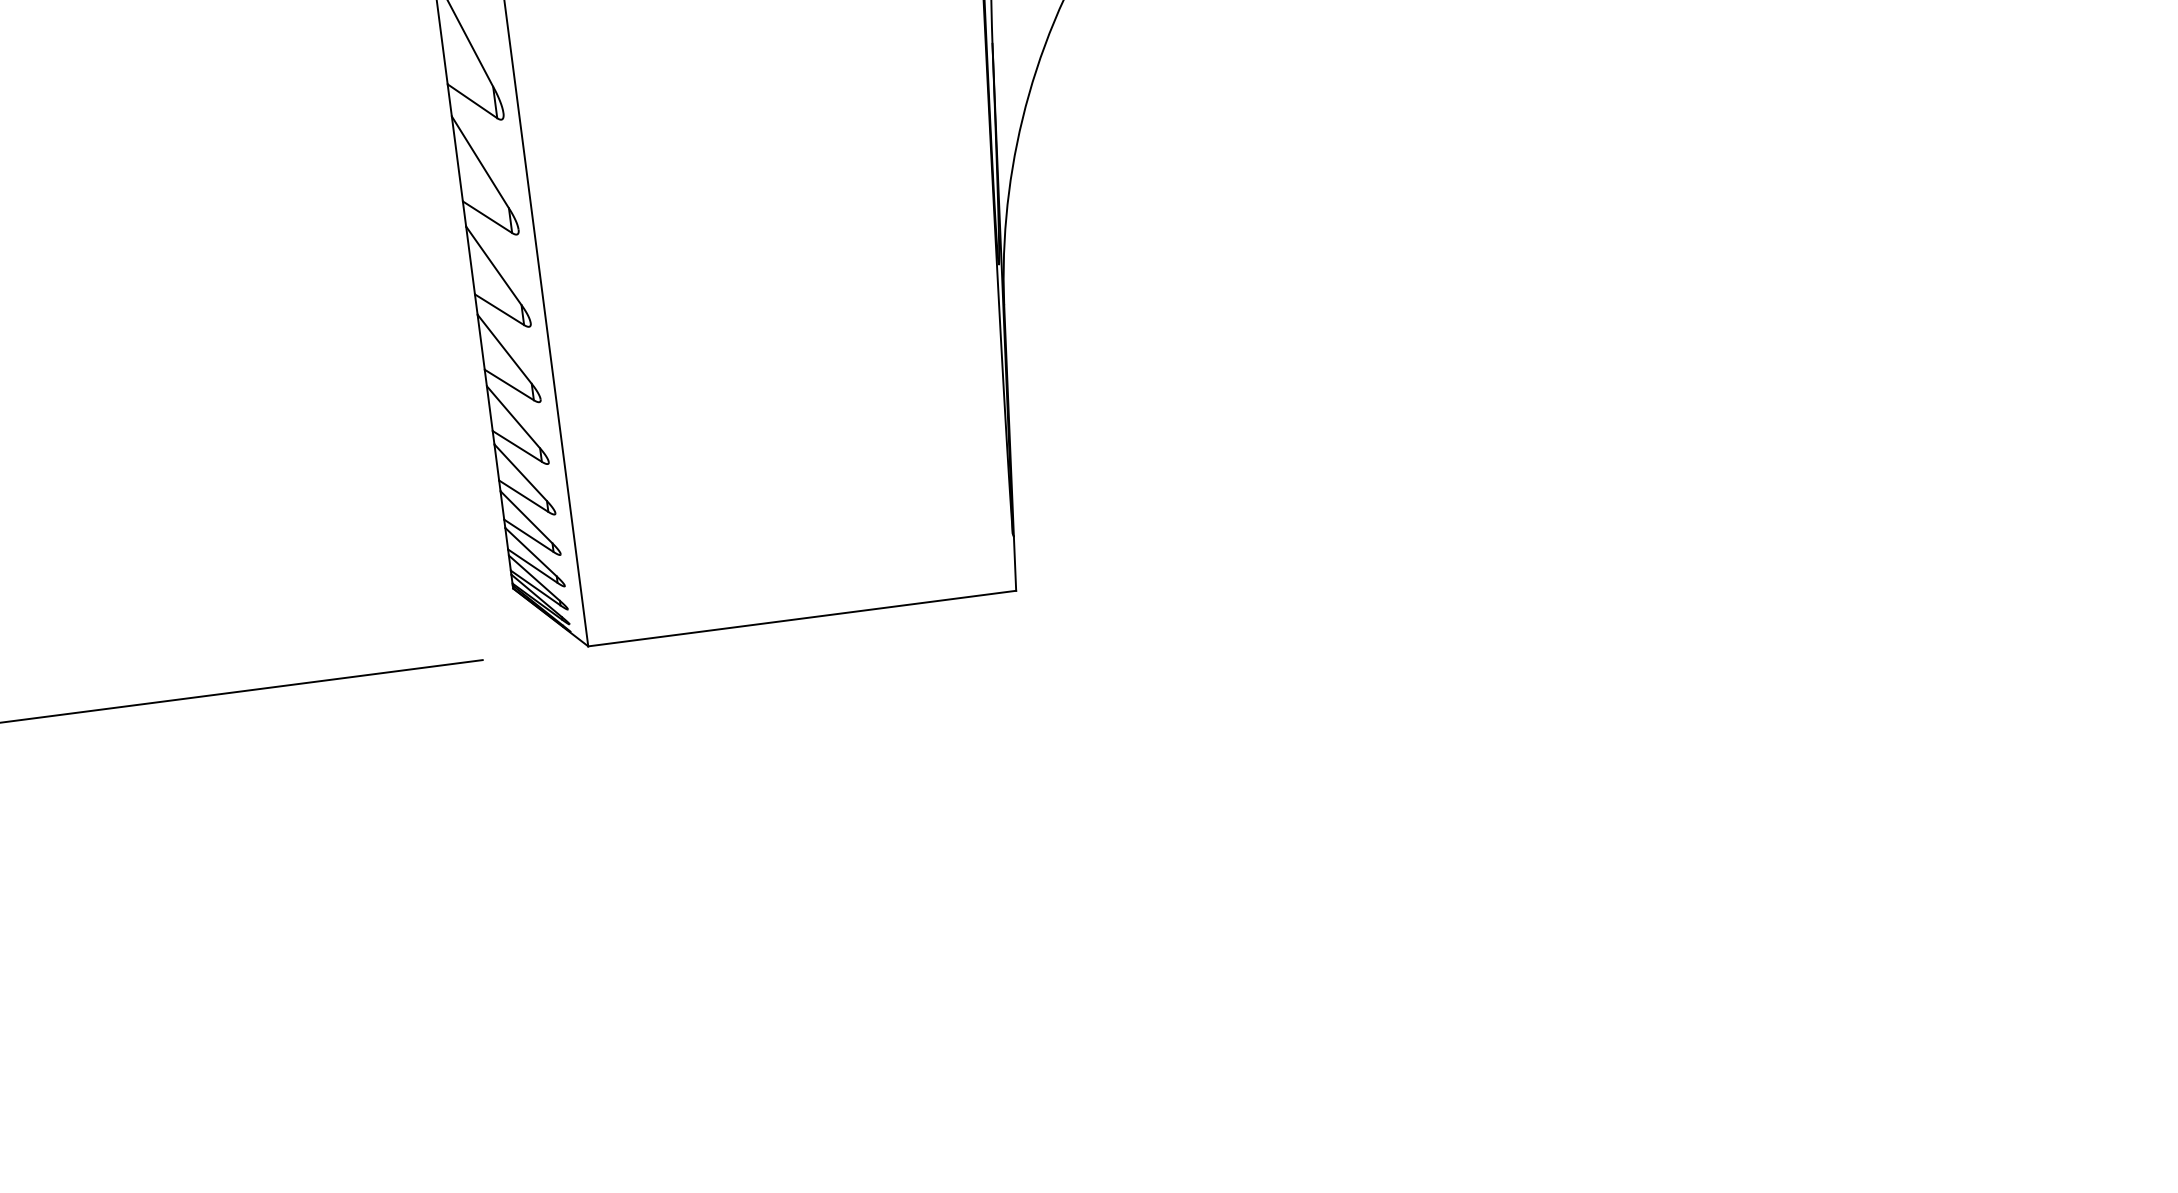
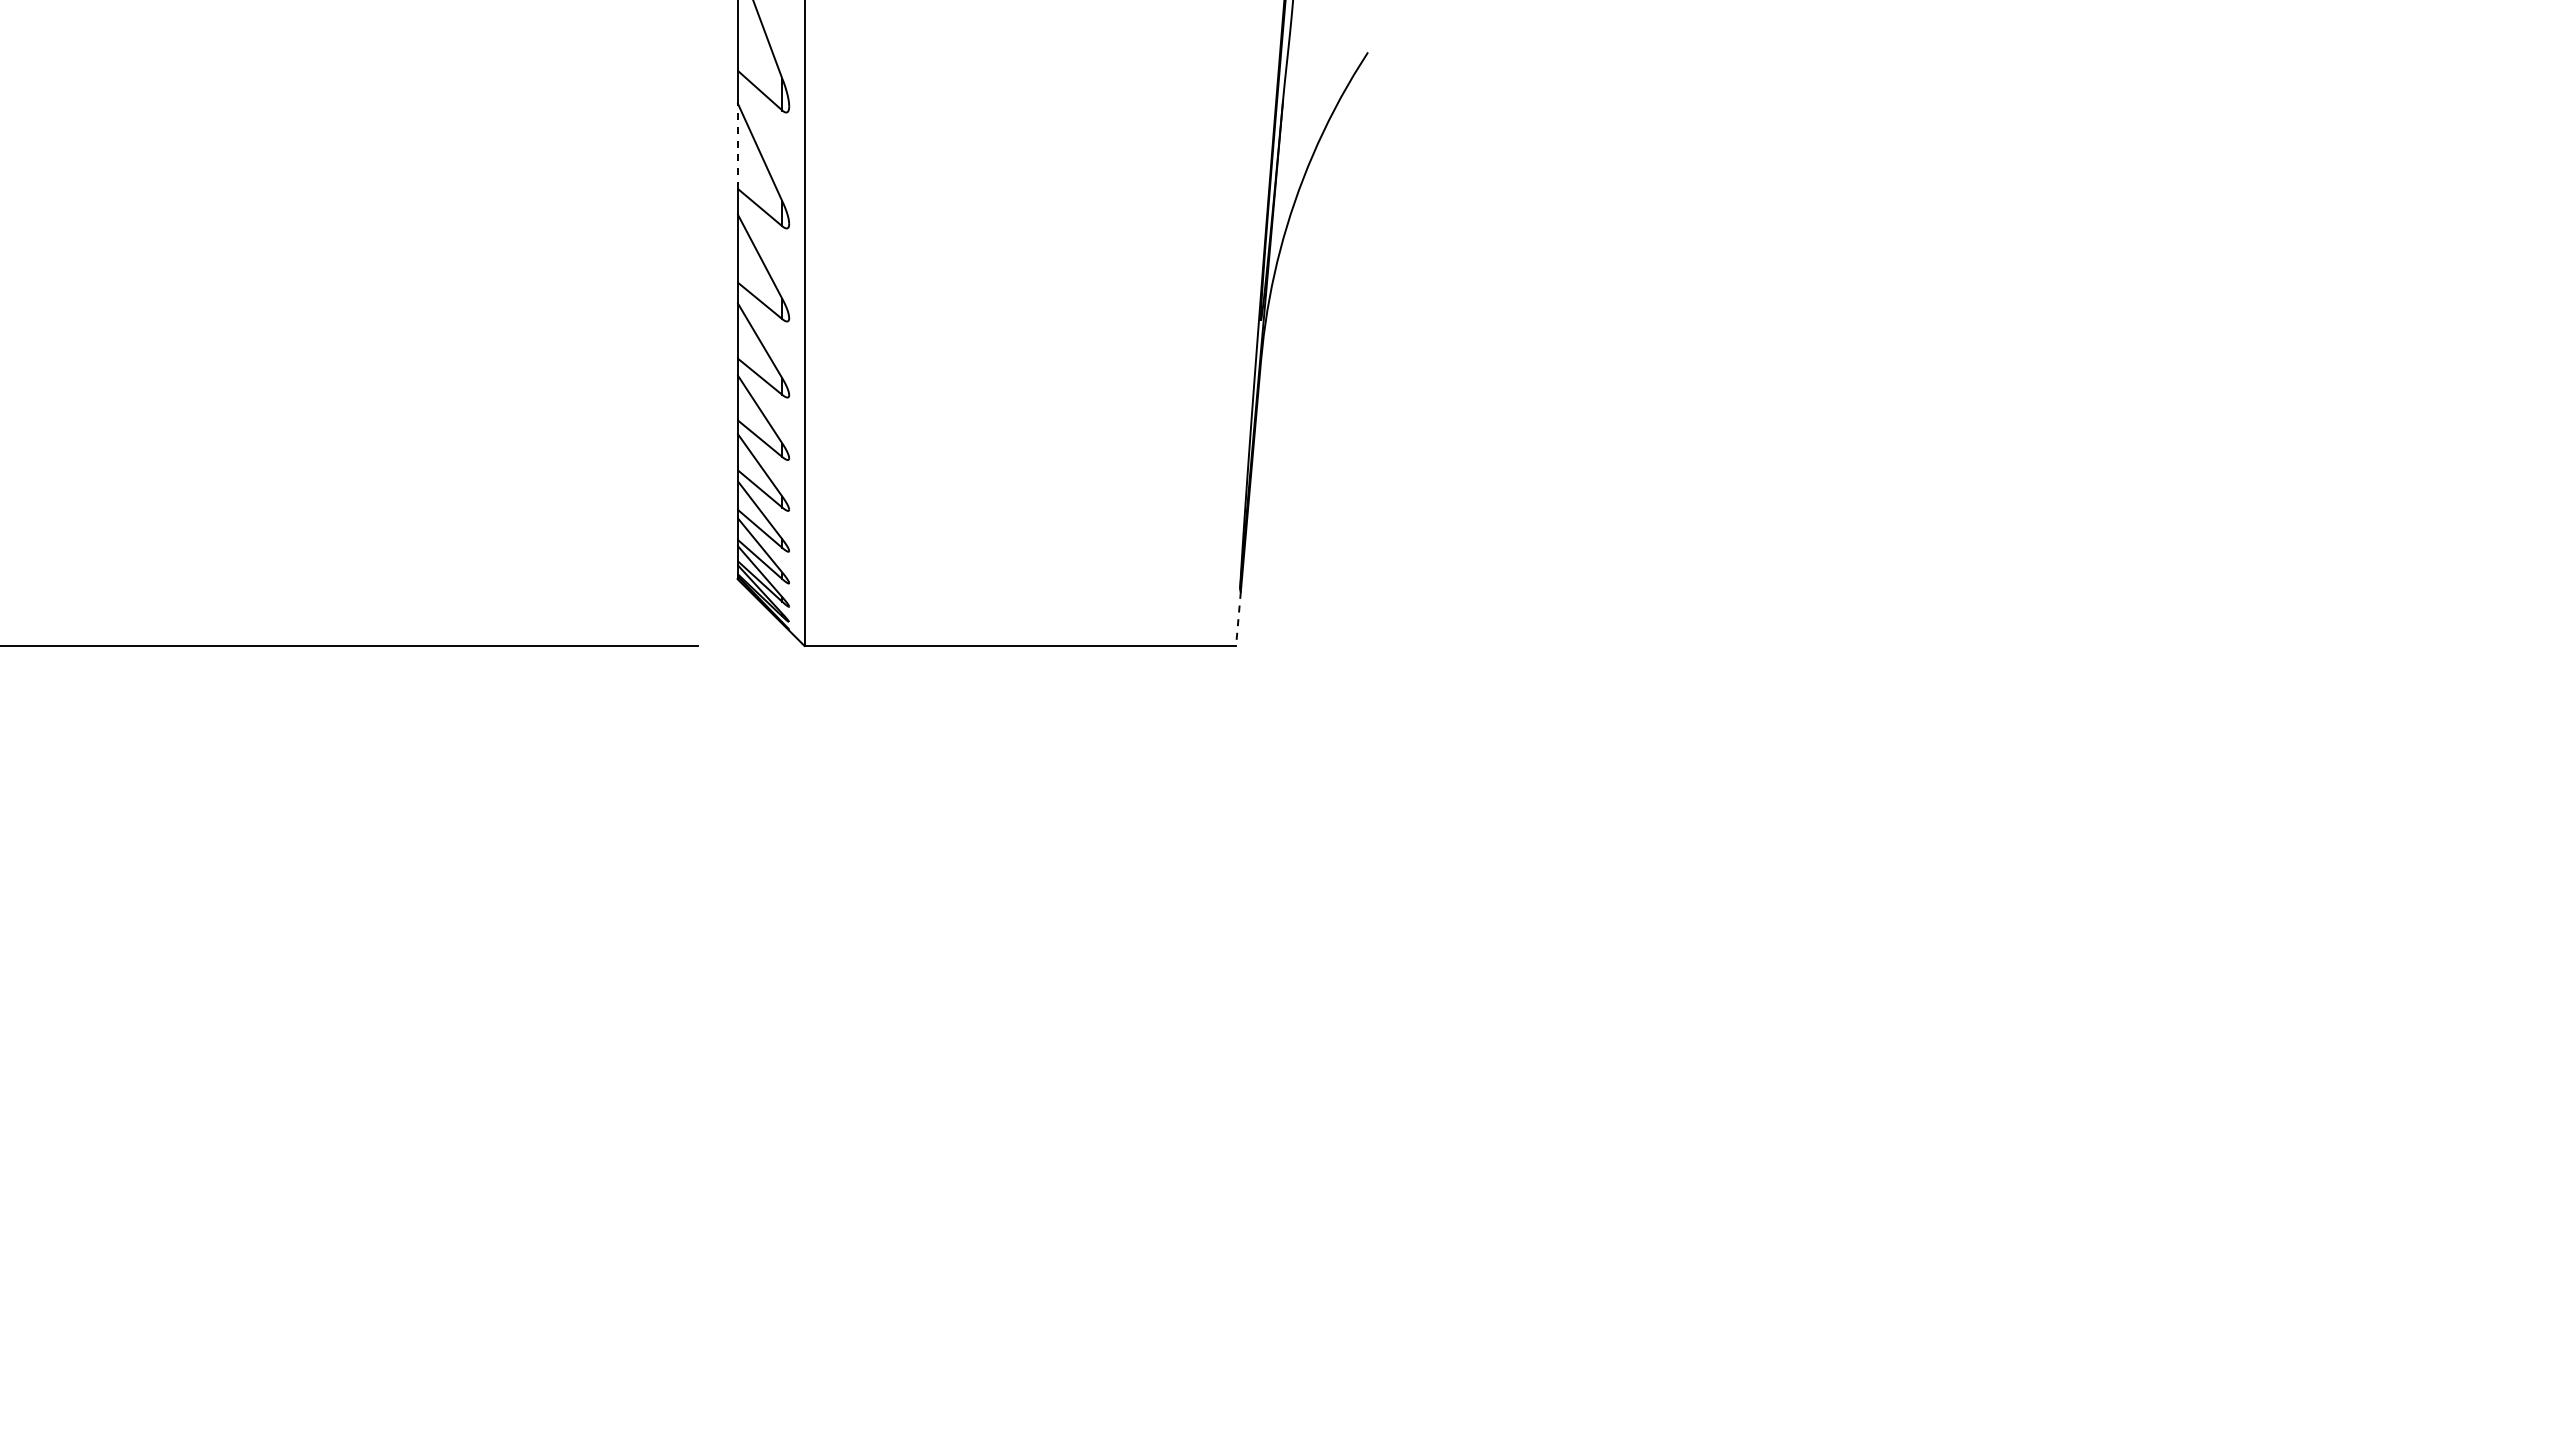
line: (457, 158) -> (737, 145), solid -> dashed
line: (1015, 564) -> (1238, 619), solid -> dashed

